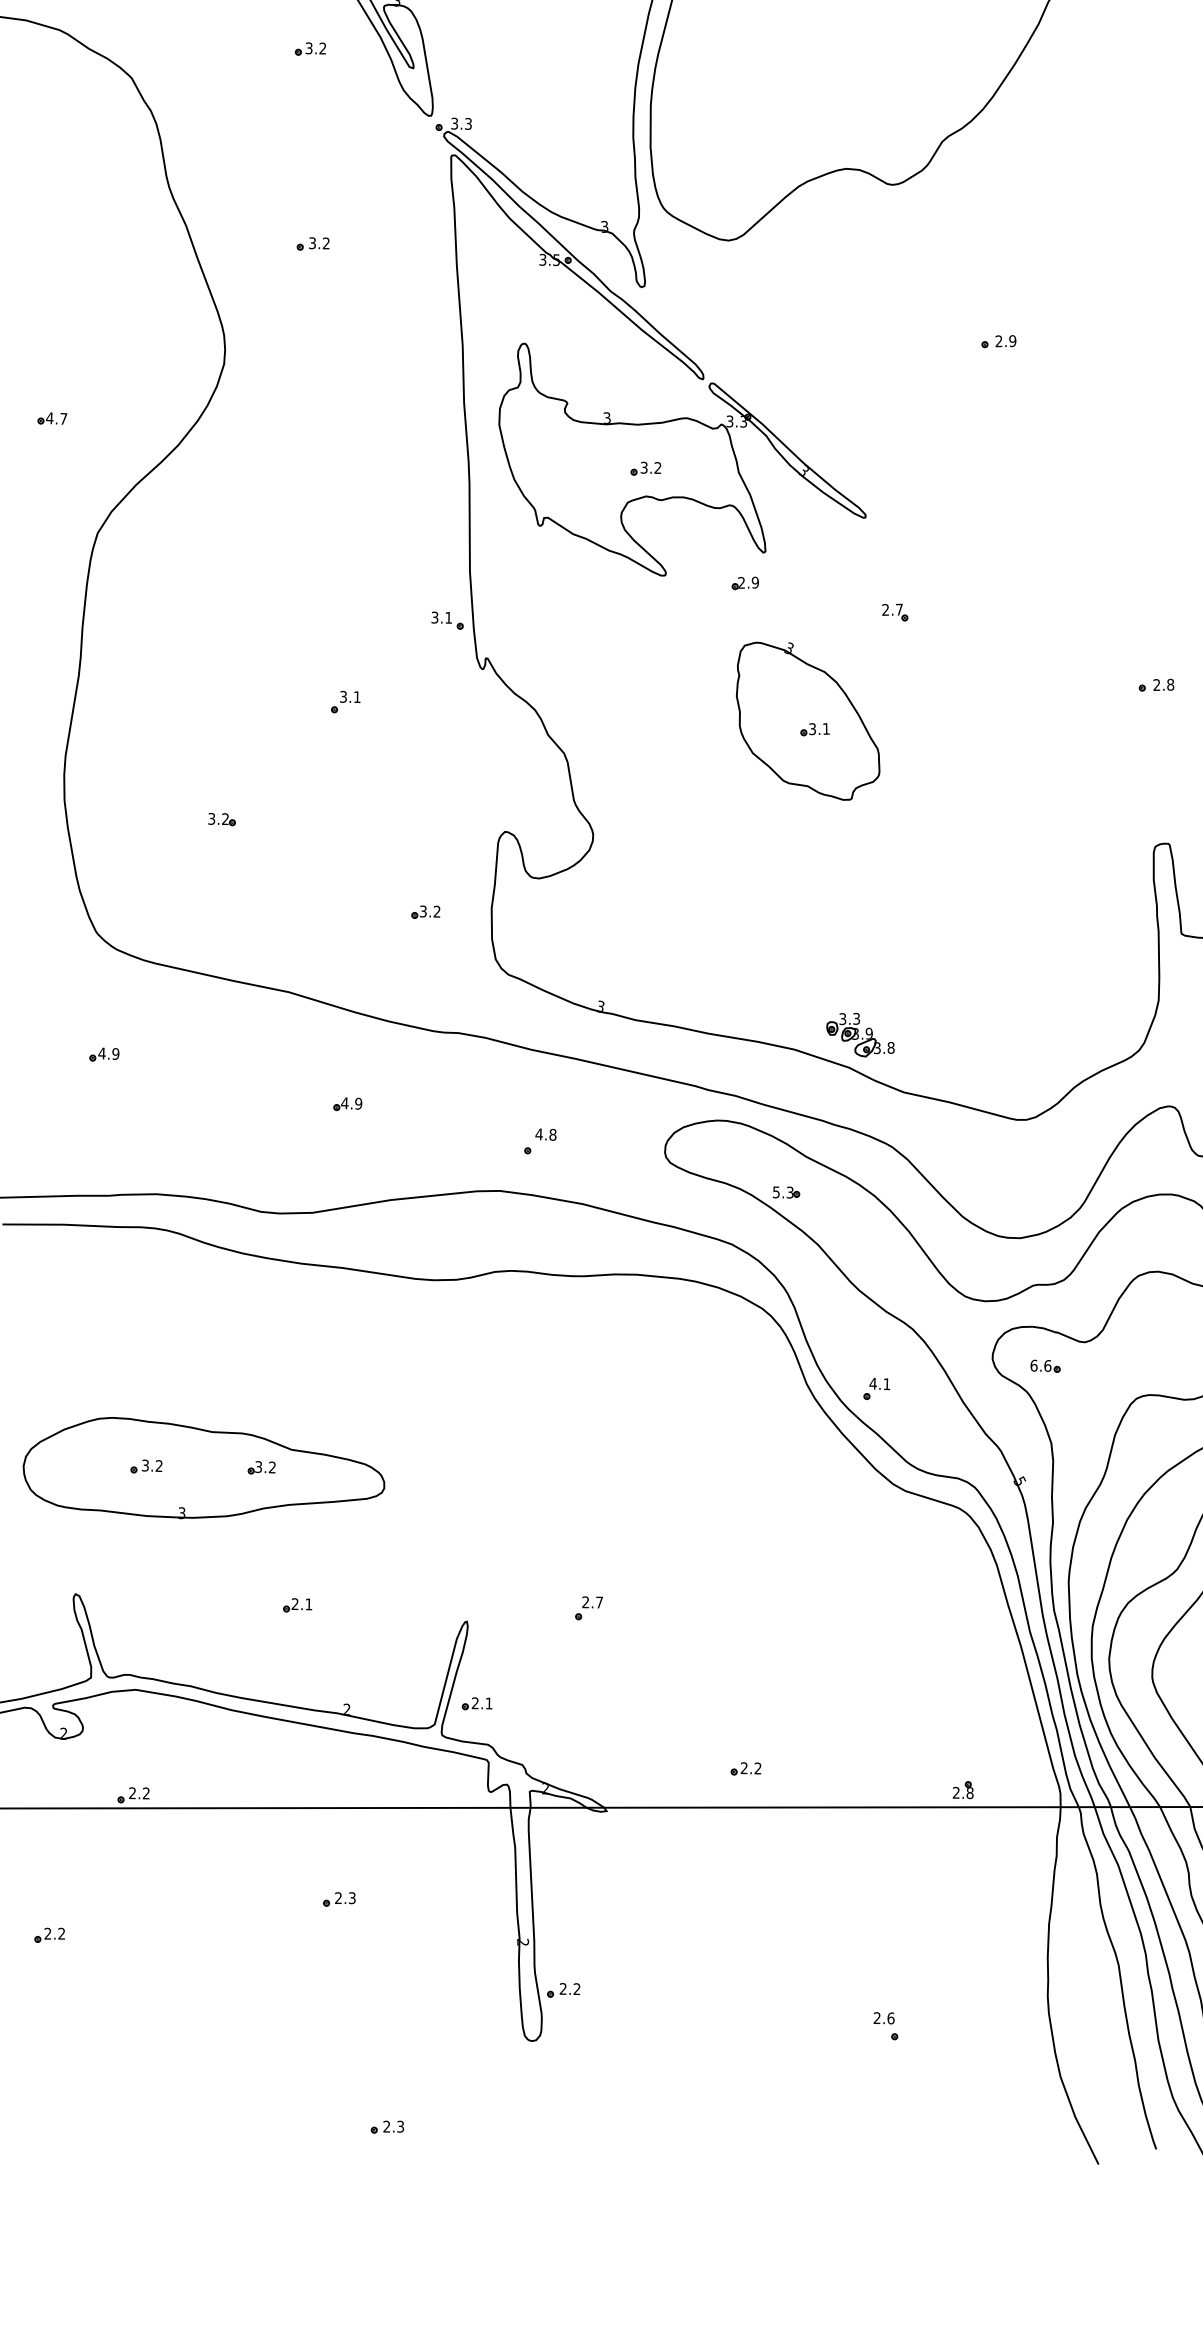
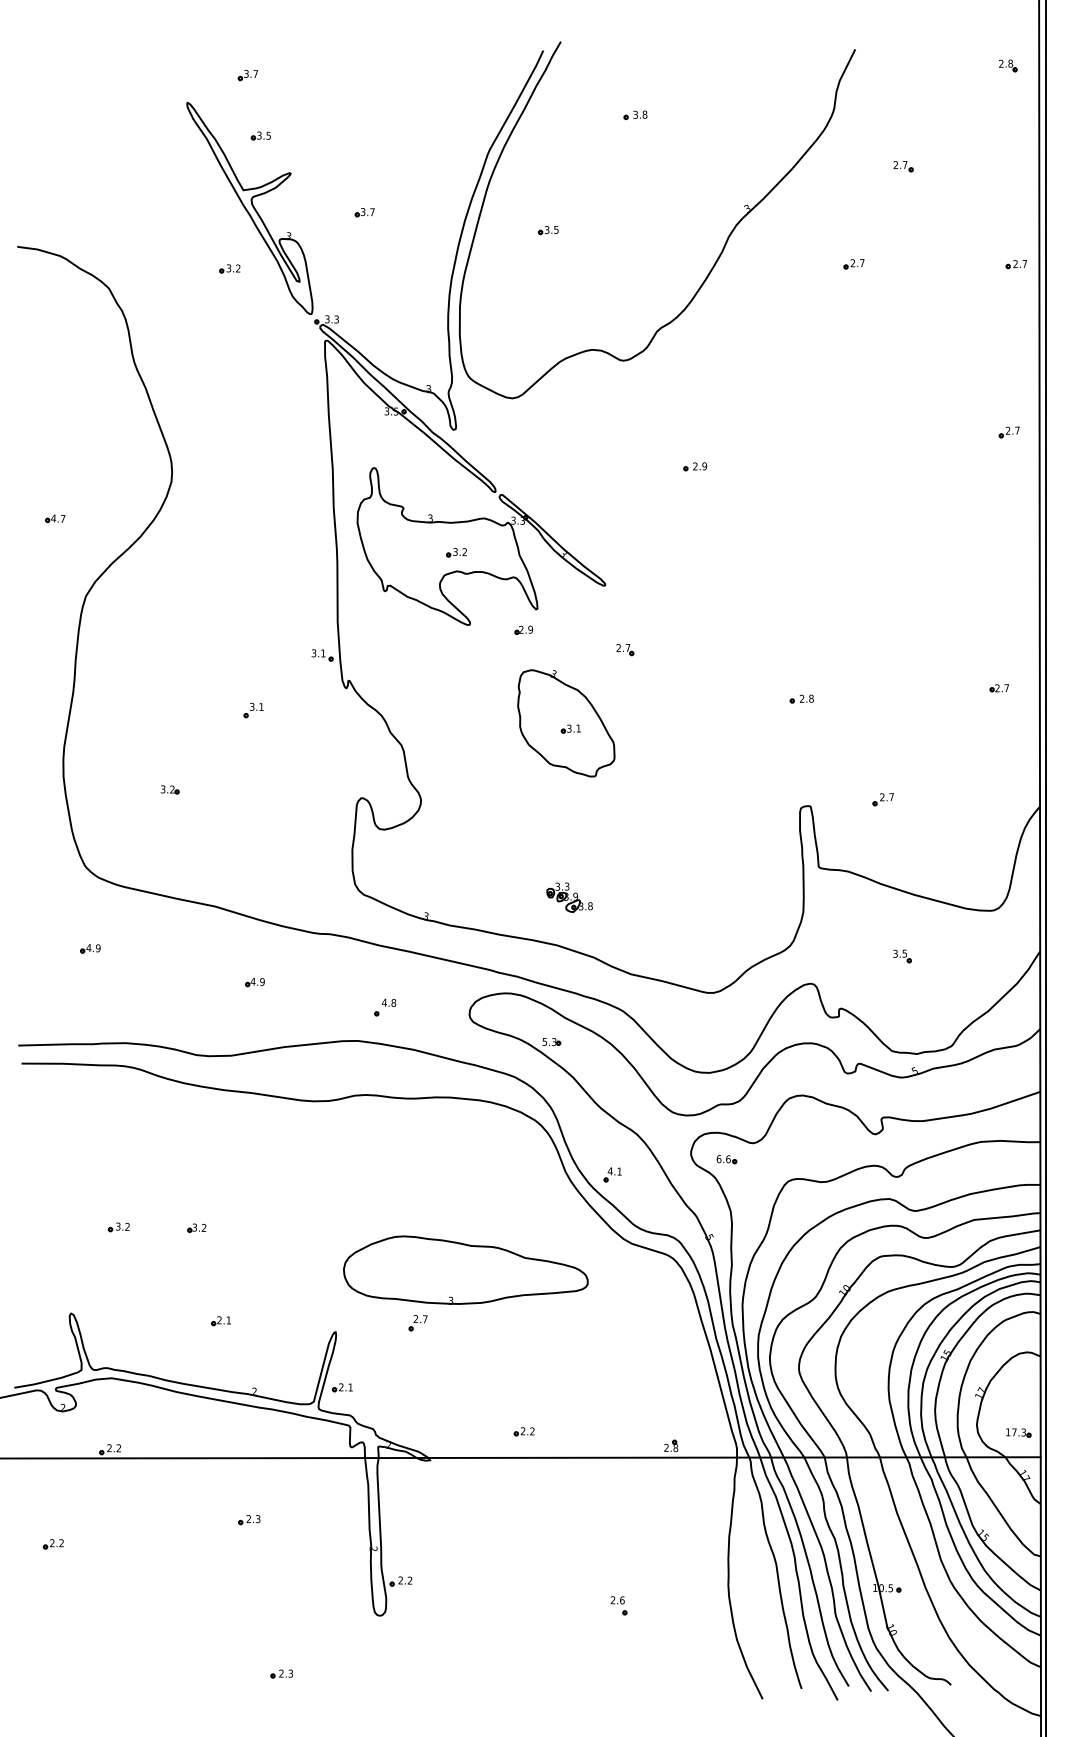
part: (312, 243) -> (231, 400), removed
part: (425, 912) -> (307, 852), removed
part: (860, 1034) -> (569, 897), moved
part: (203, 1466) -> (465, 1269), moved

